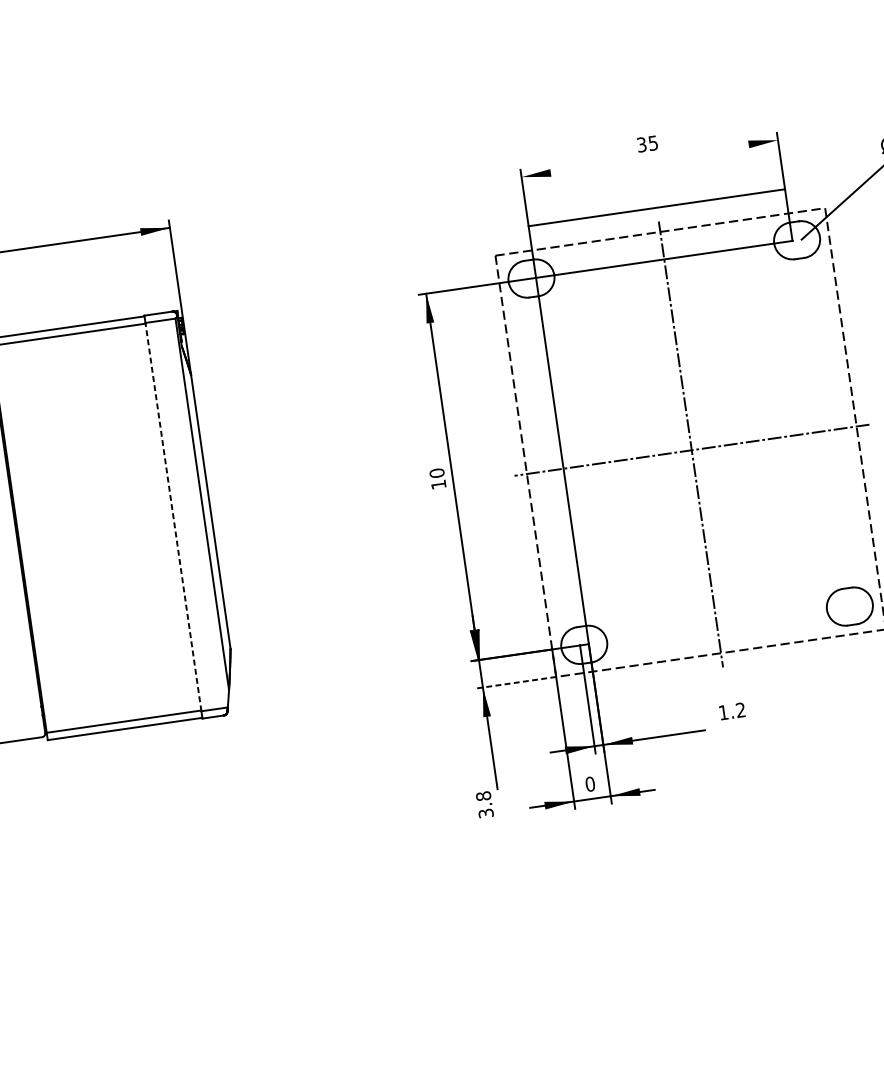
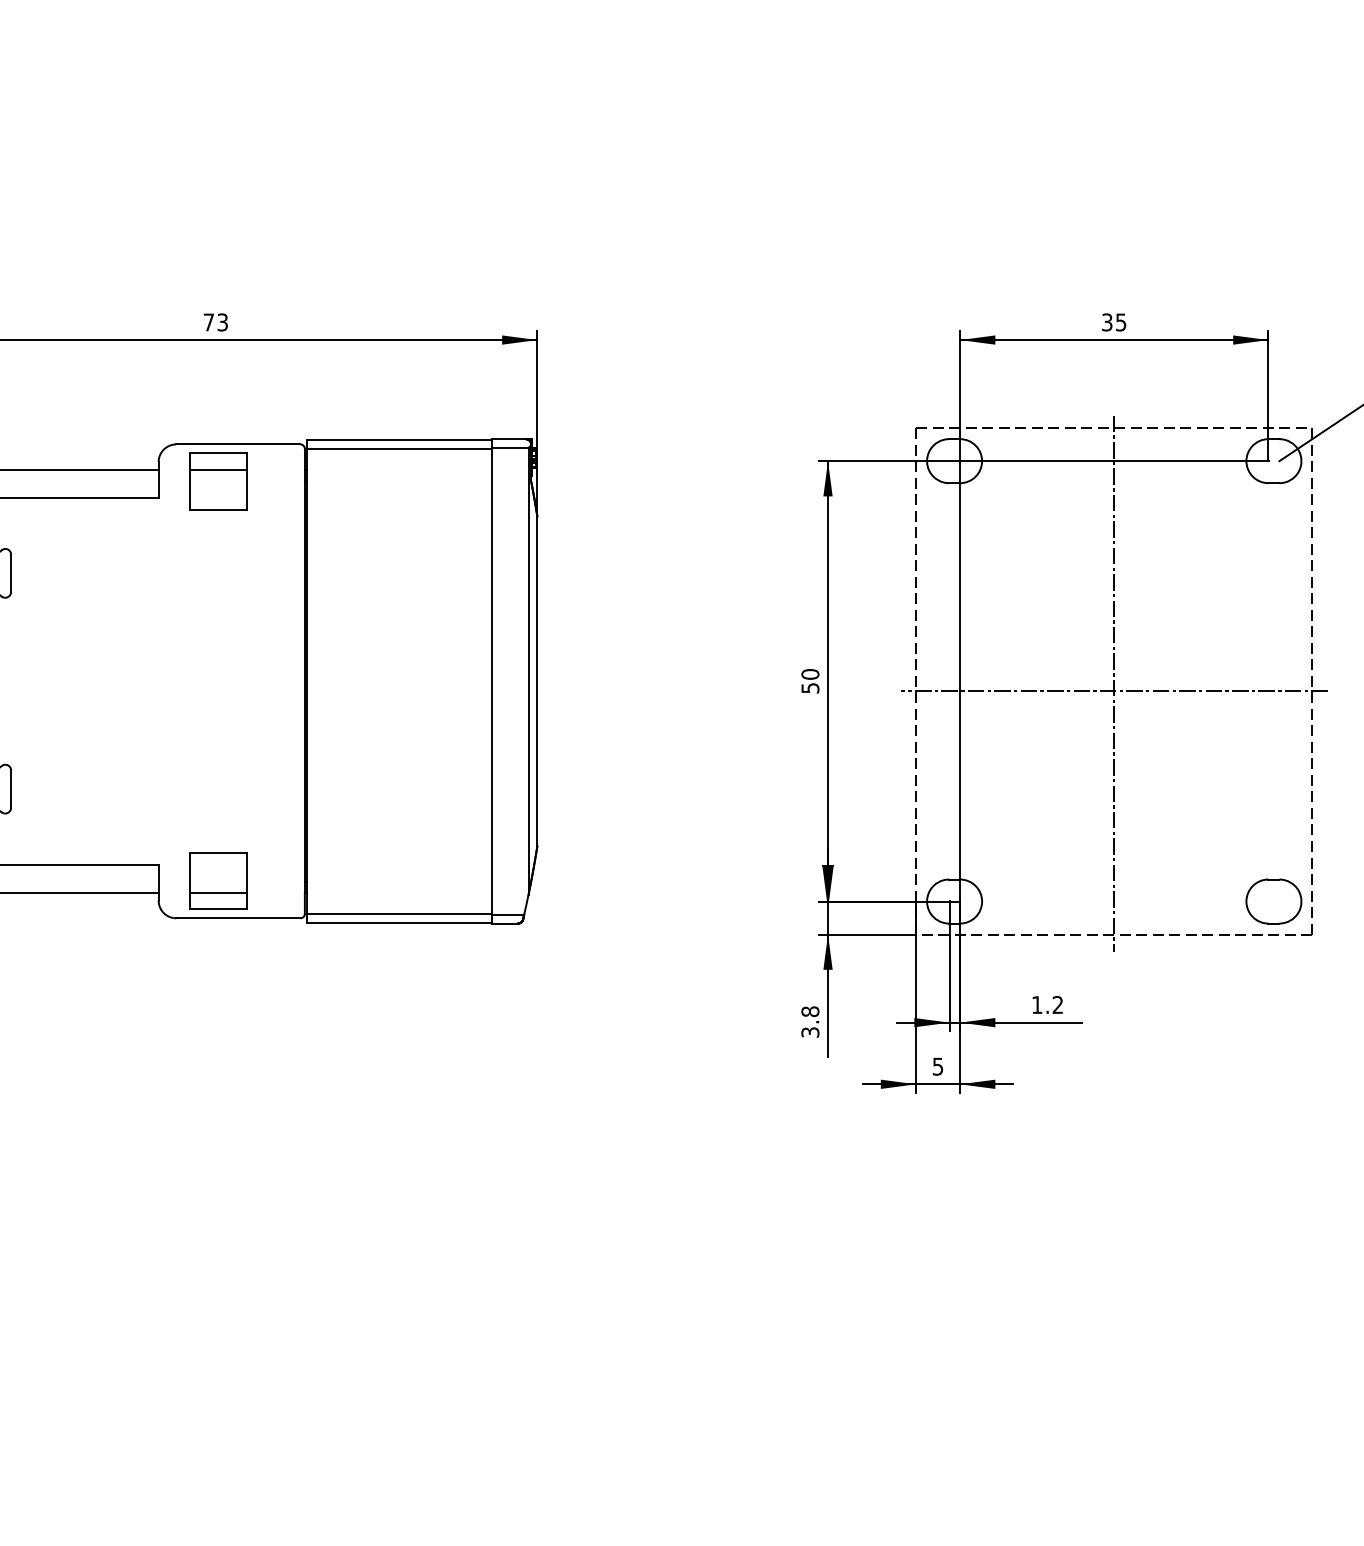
line: (657, 208) -> (1114, 340), moved
text: (438, 484) -> (810, 688), 10 -> 50
line: (173, 516) -> (492, 680), dashed -> solid
line: (515, 682) -> (867, 934), dashed -> solid
text: (732, 710) -> (1047, 1004), moved
text: (589, 784) -> (937, 1066), 0 -> 5
text: (484, 804) -> (810, 1021), moved

